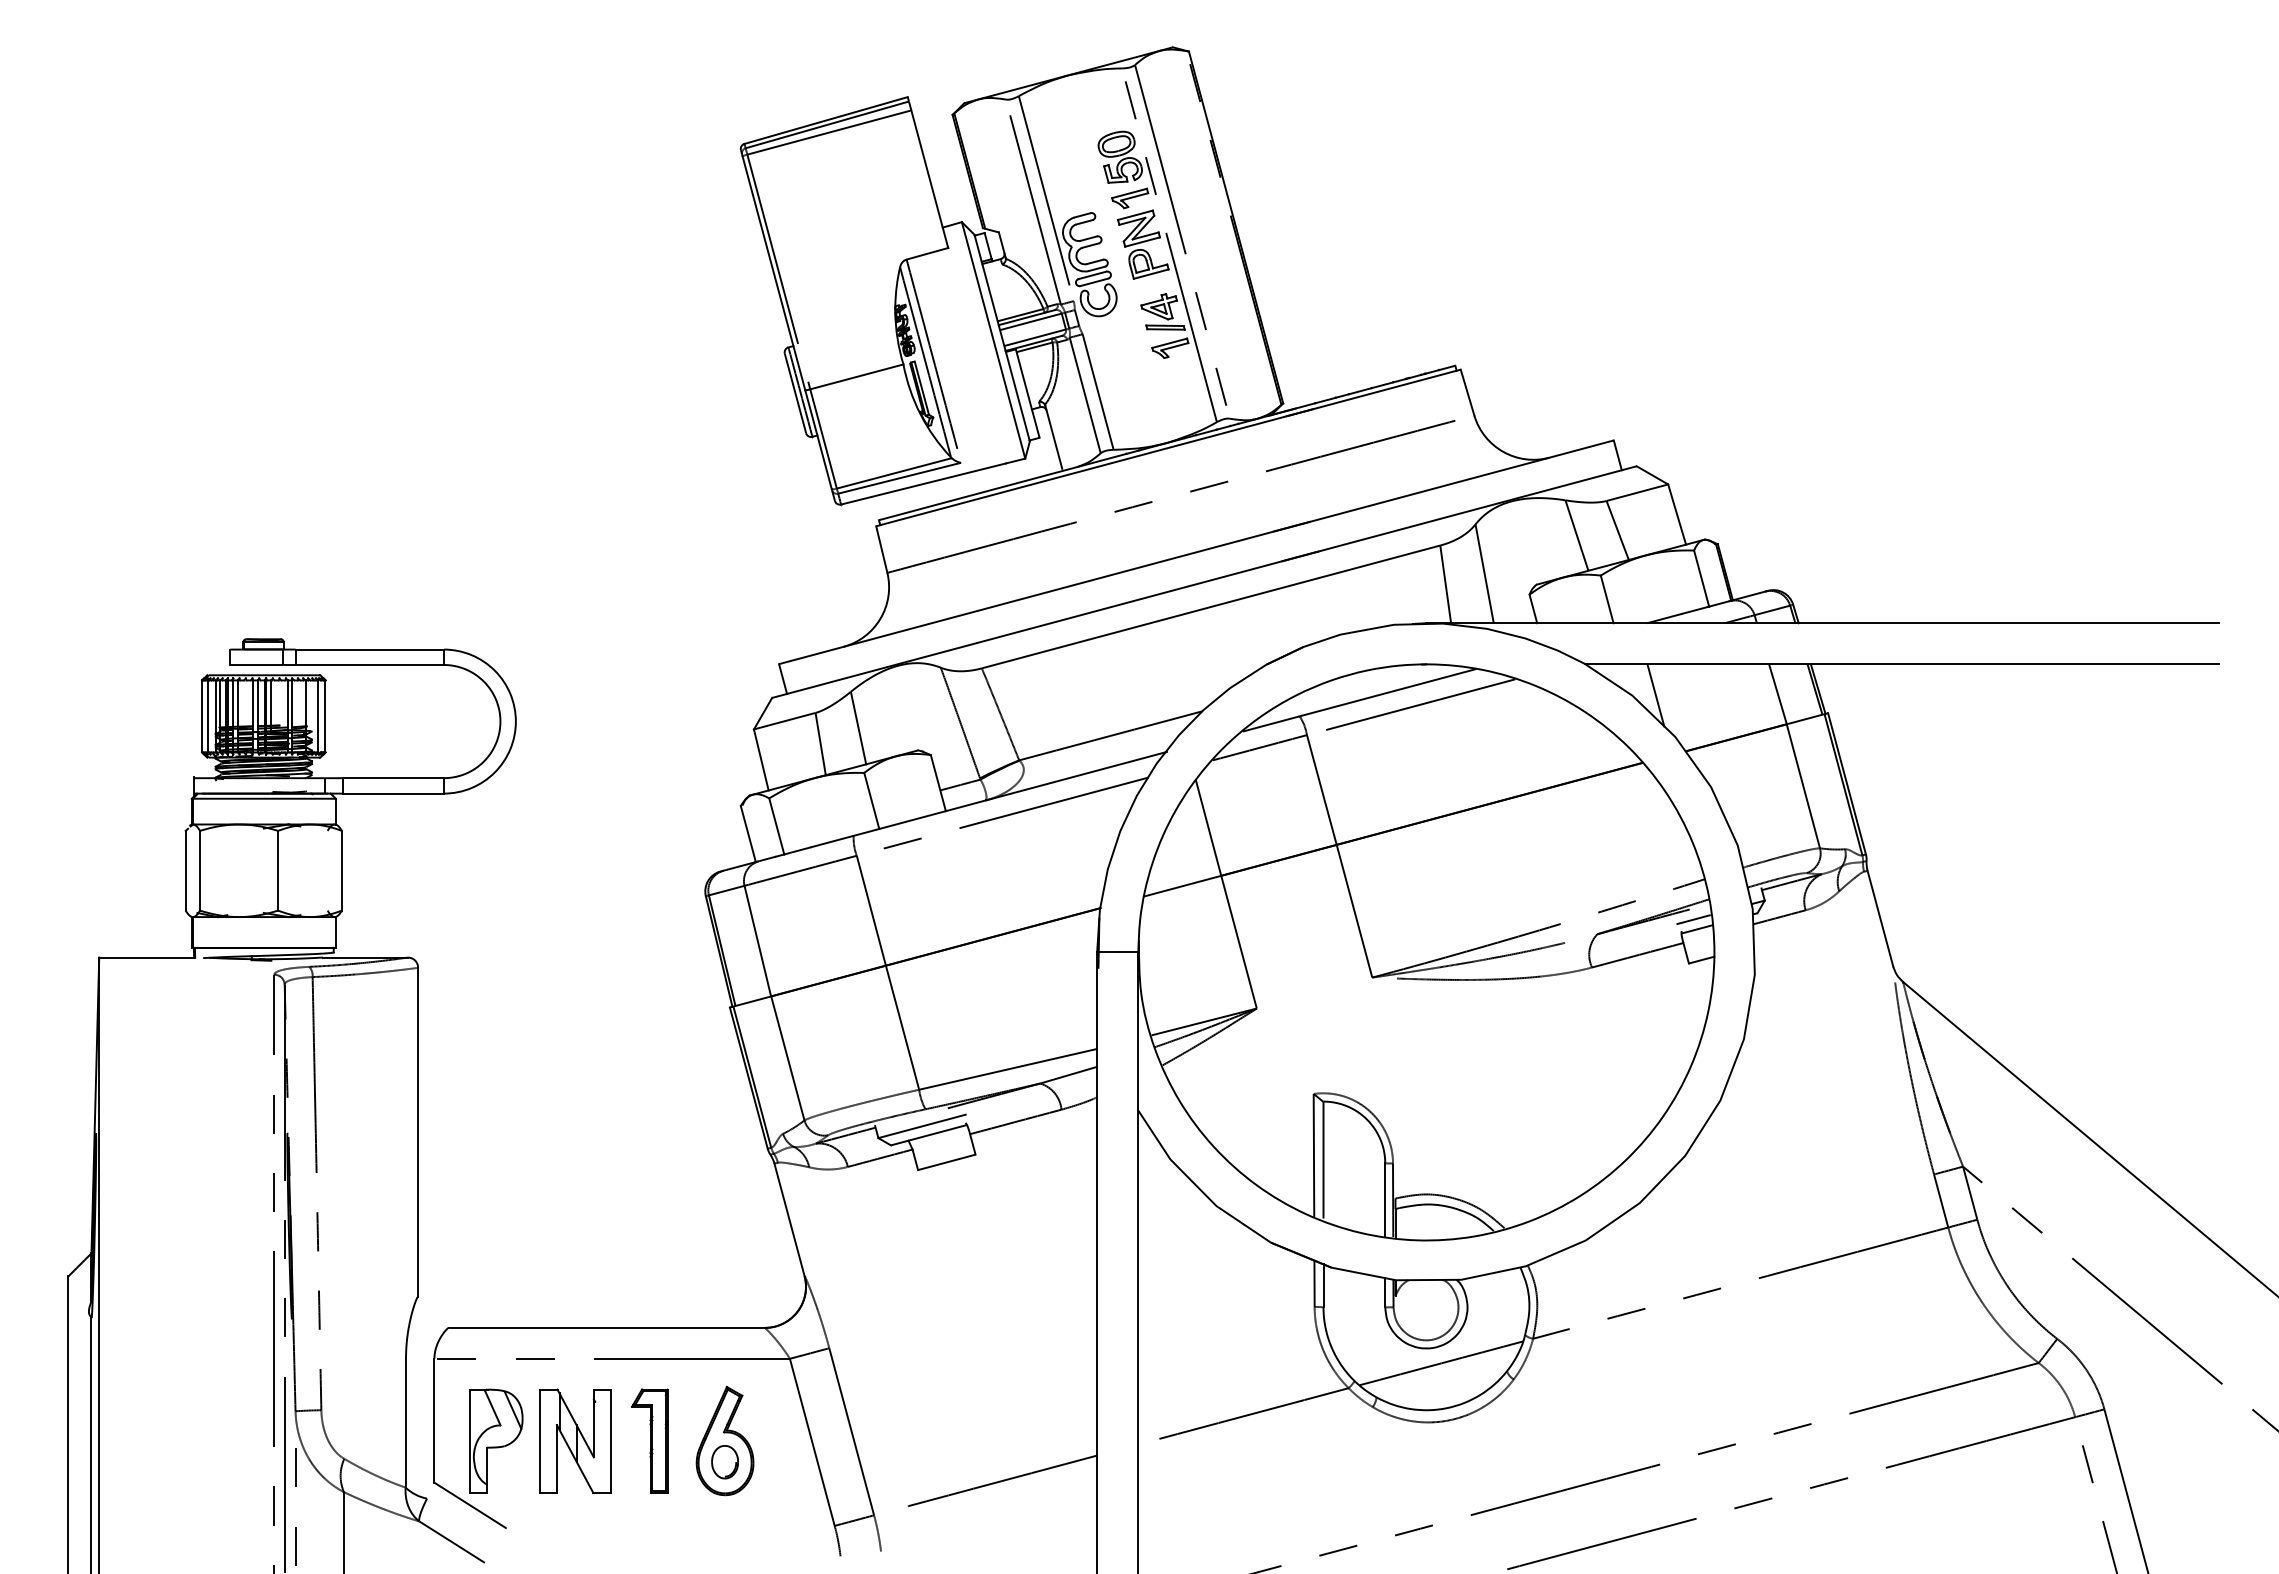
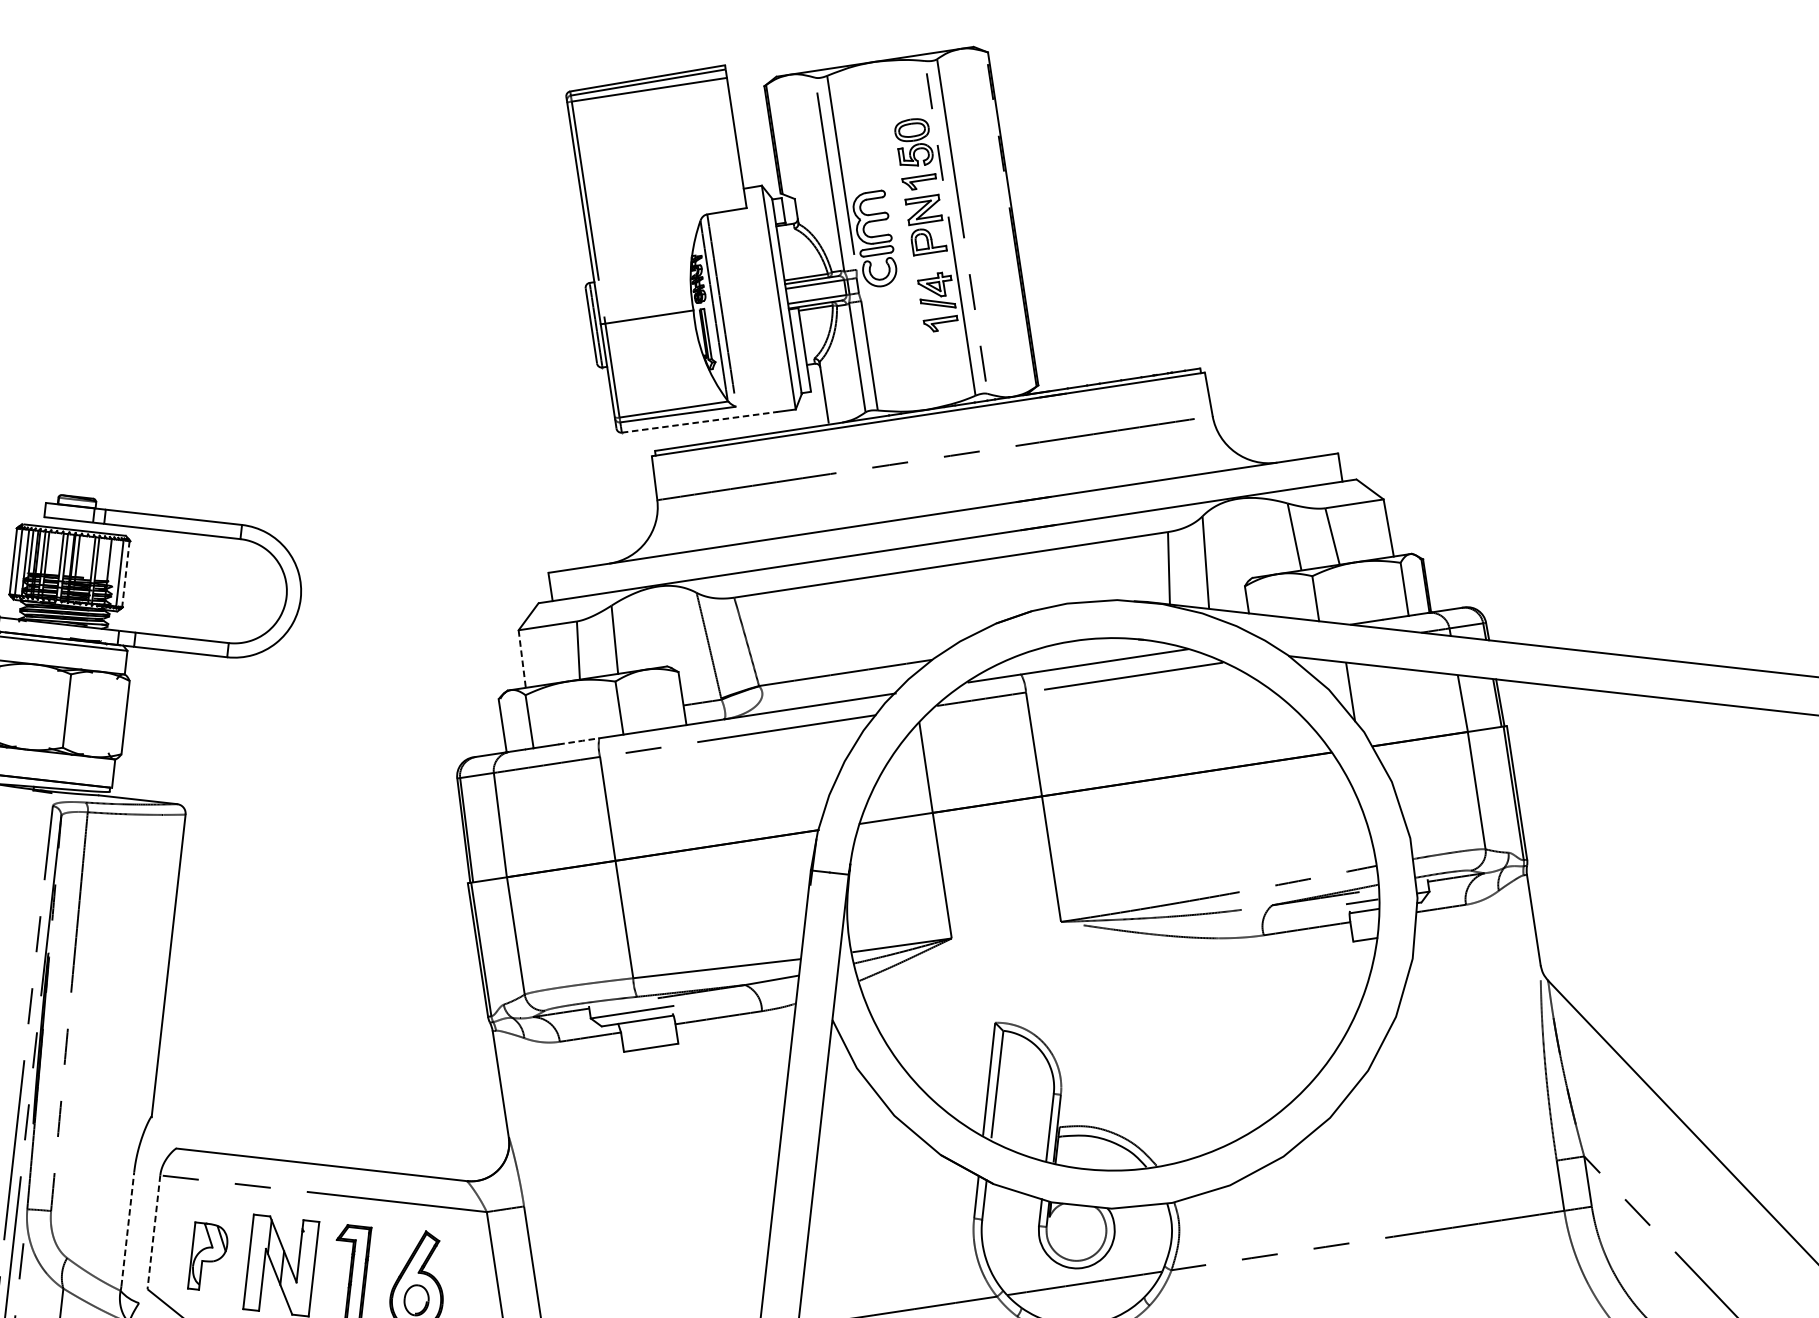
line: (923, 484) -> (699, 422), solid -> dashed
line: (324, 716) -> (125, 574), solid -> dashed
line: (761, 760) -> (522, 659), solid -> dashed
line: (832, 841) -> (579, 741), solid -> dashed
line: (406, 1420) -> (128, 1229), solid -> dashed
line: (434, 1420) -> (154, 1232), solid -> dashed
part: (496, 1440) -> (208, 1256), size x0.7

